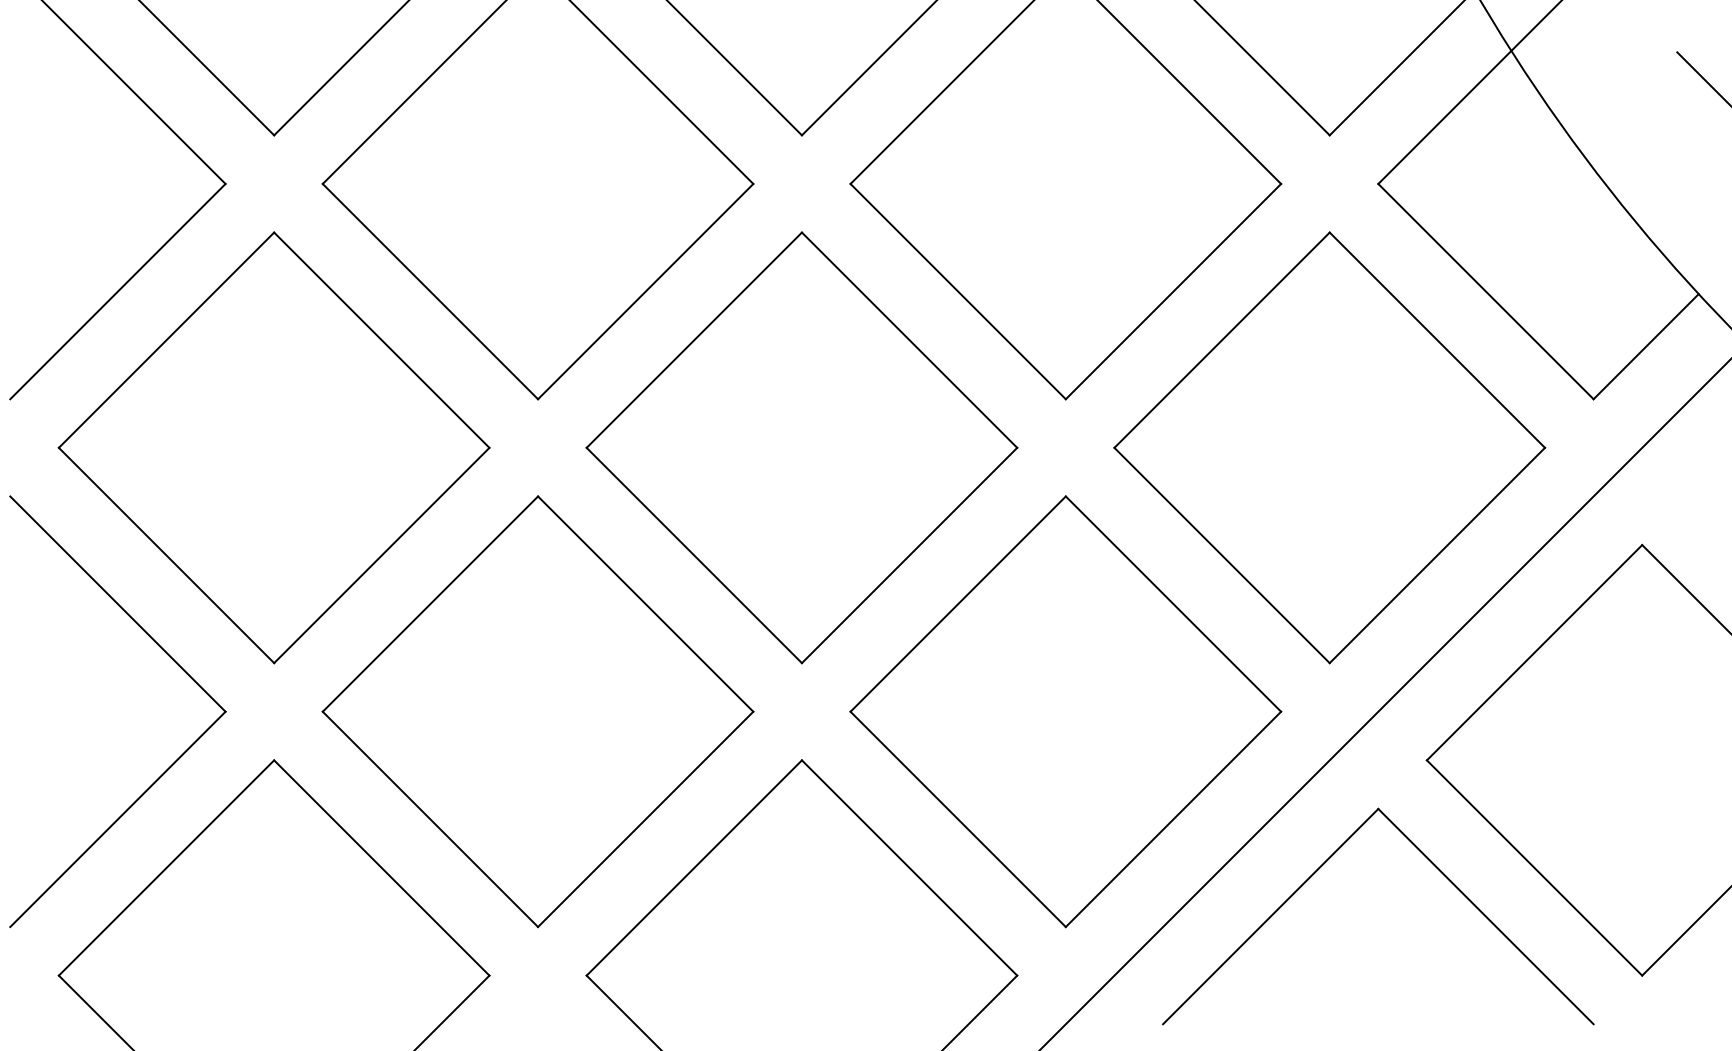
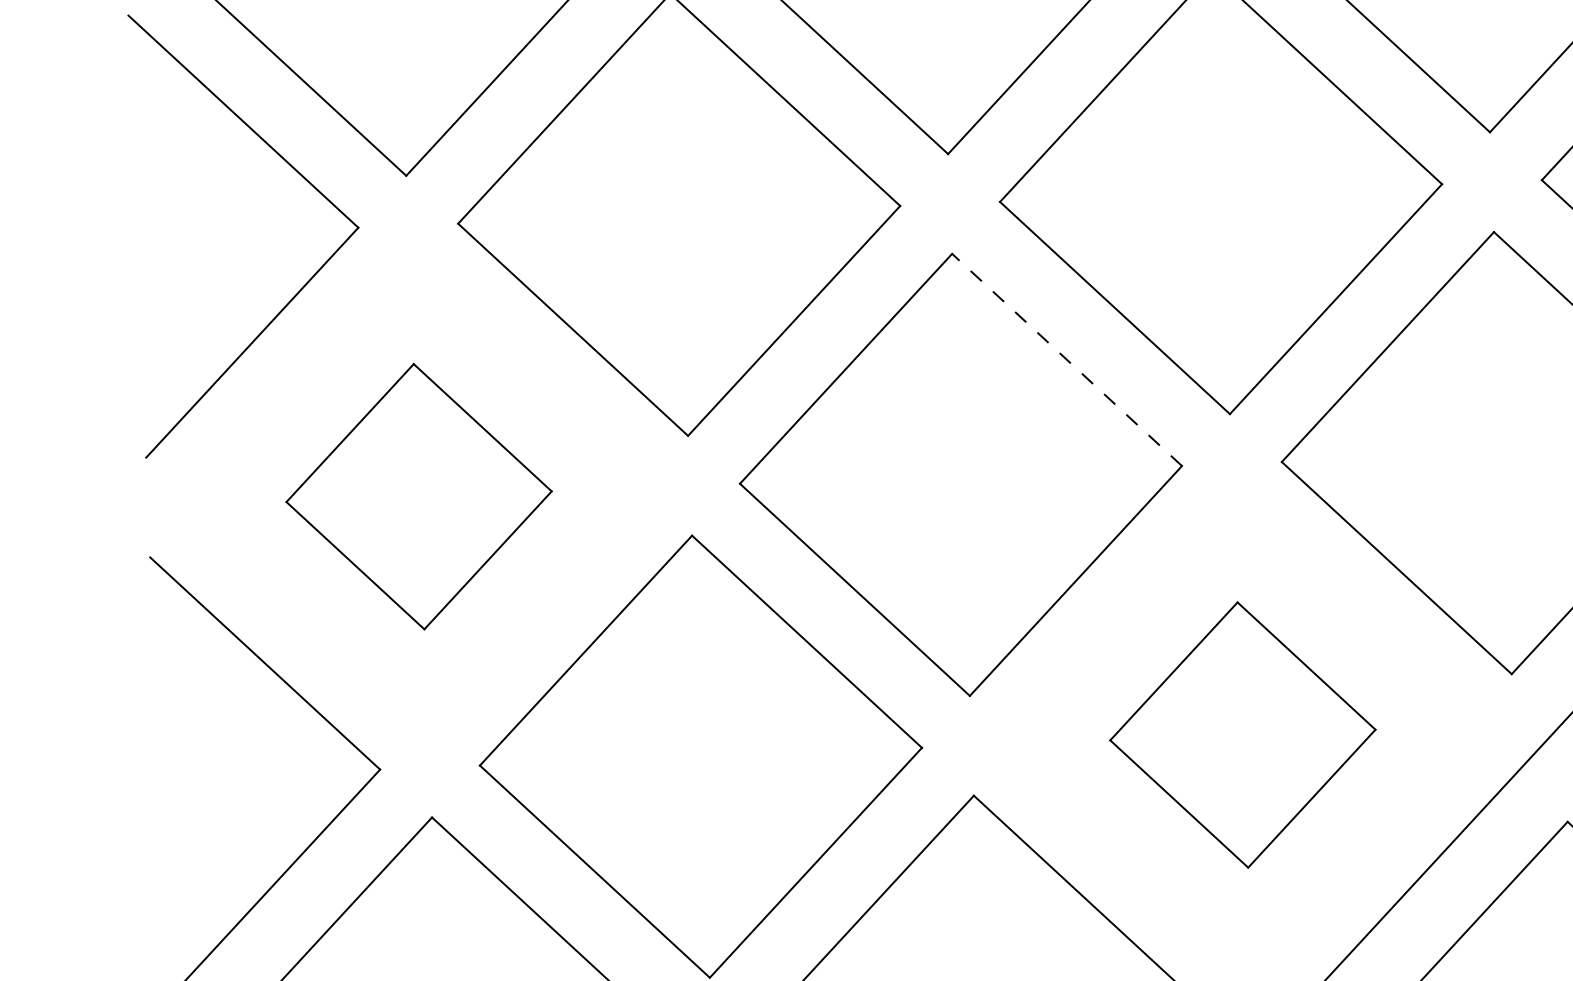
line: (909, 339) -> (1066, 359), solid -> dashed
part: (273, 447) -> (418, 496), size x0.6
part: (1065, 711) -> (1242, 734), size x0.6

